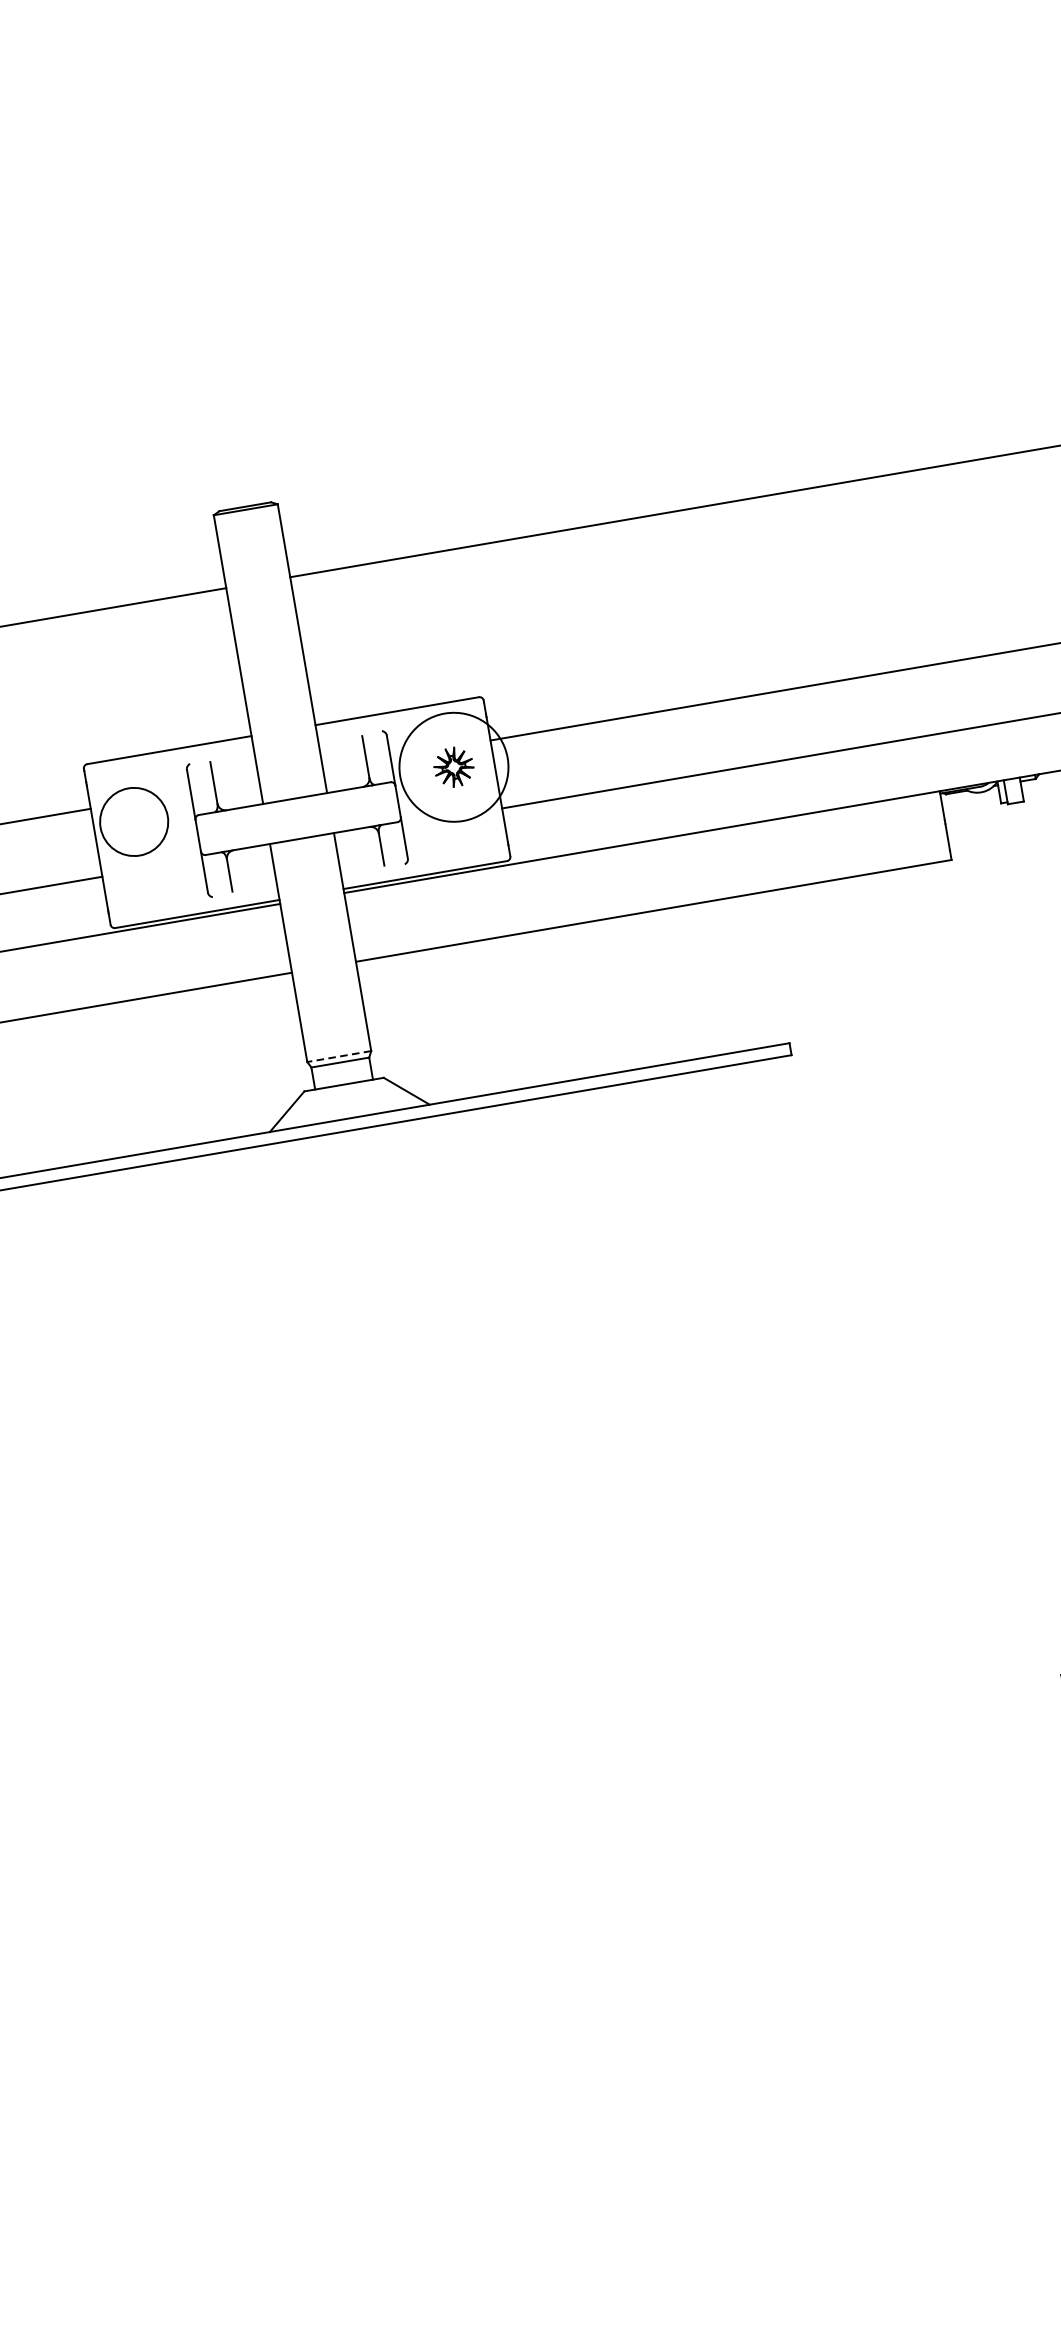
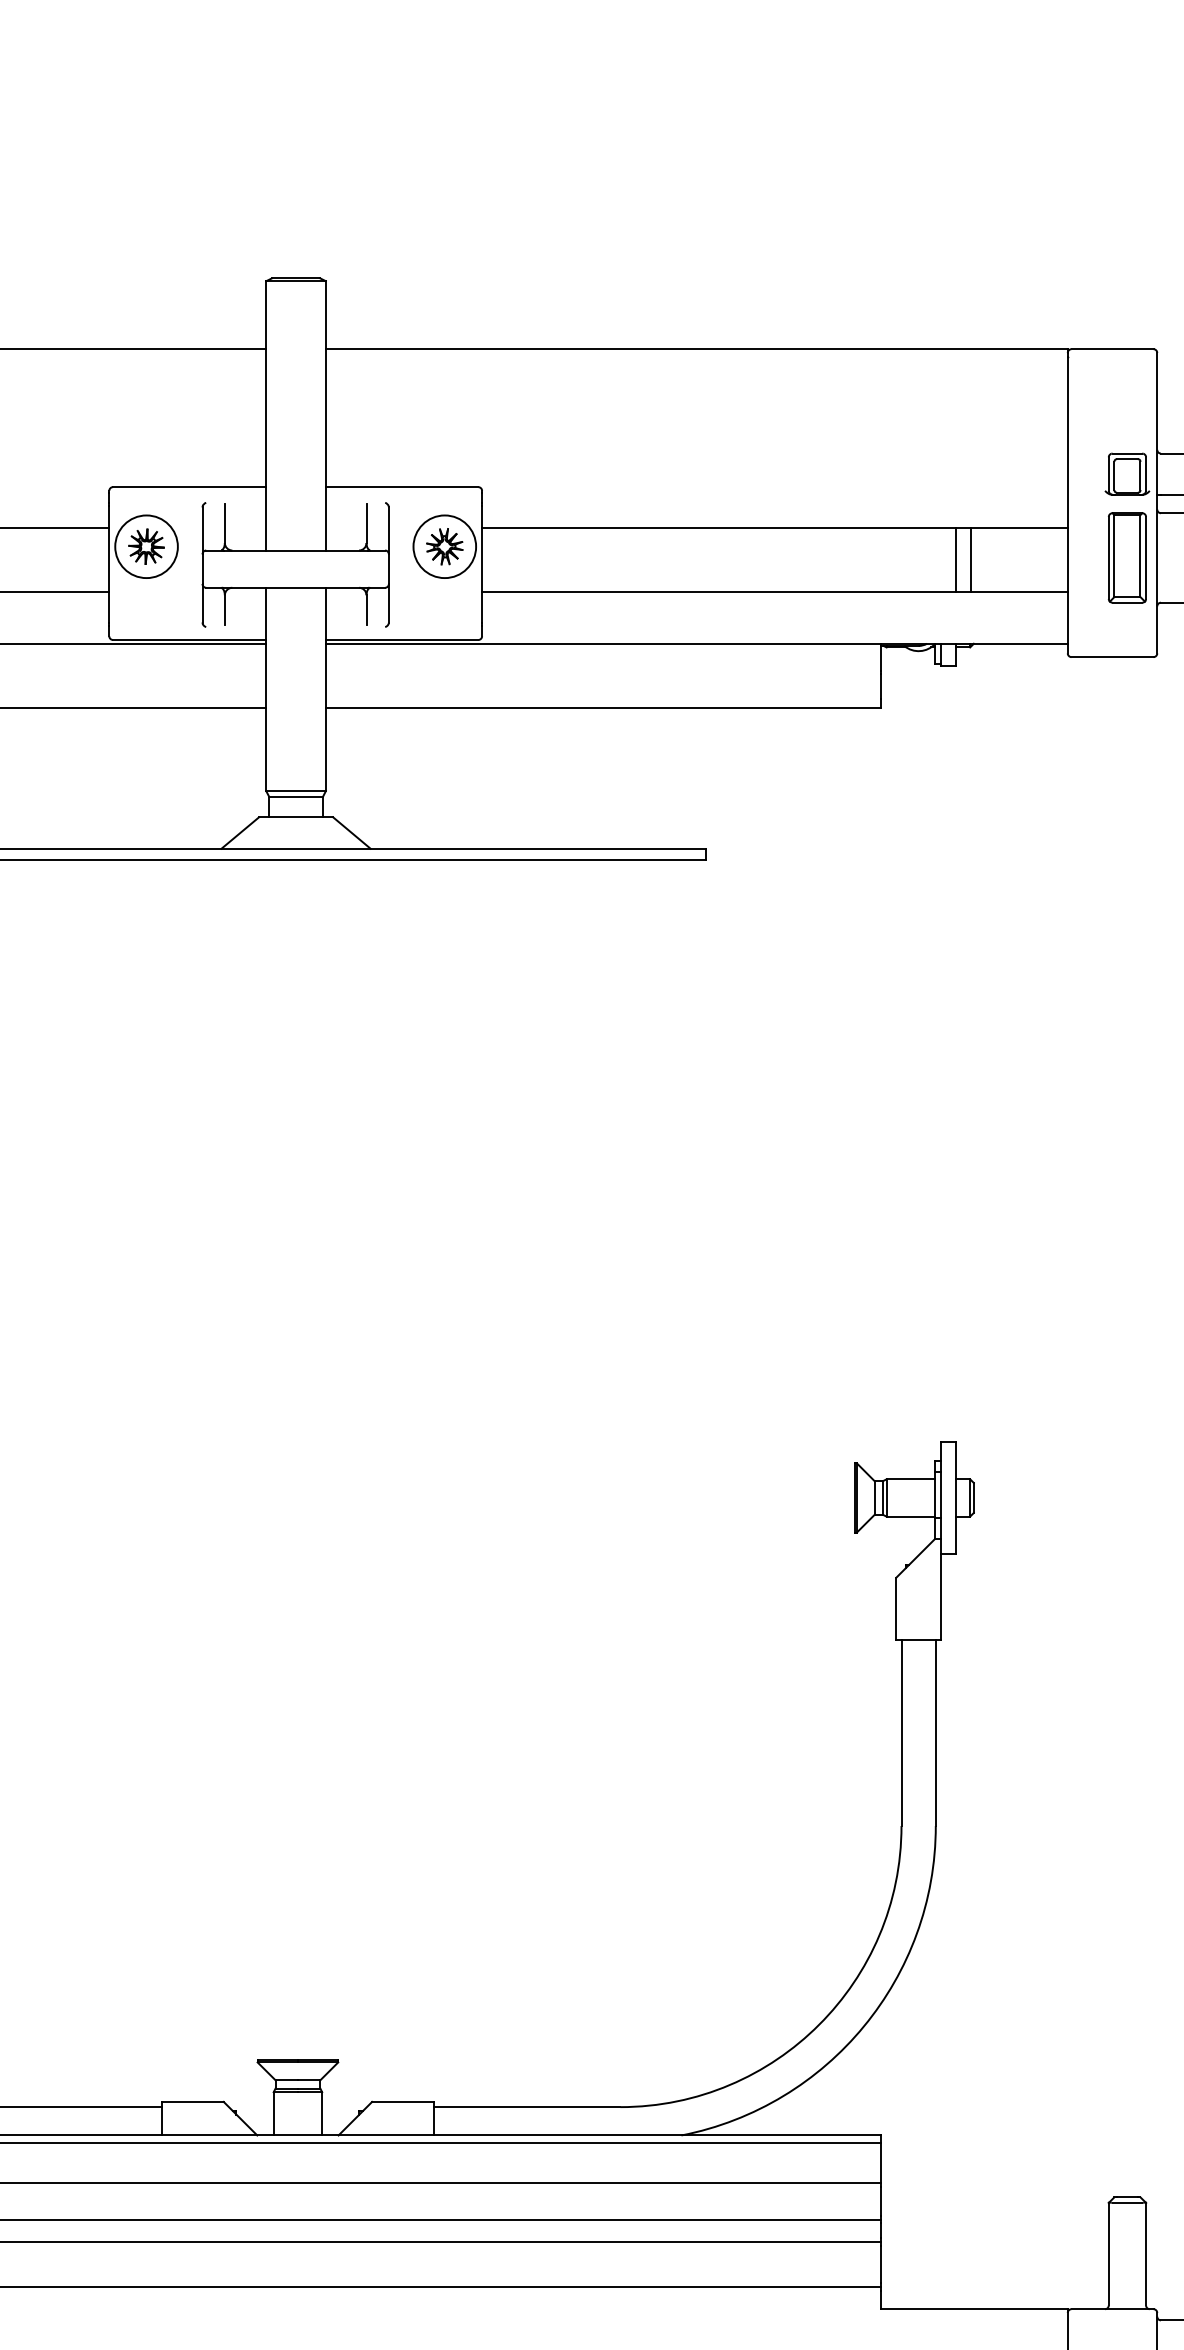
line: (1021, 684) -> (971, 559), added
line: (1003, 687) -> (955, 559), added
circle: (453, 767) -> (444, 546), size x0.62
part: (134, 821) -> (146, 546), added
line: (339, 1056) -> (296, 791), dashed -> solid

